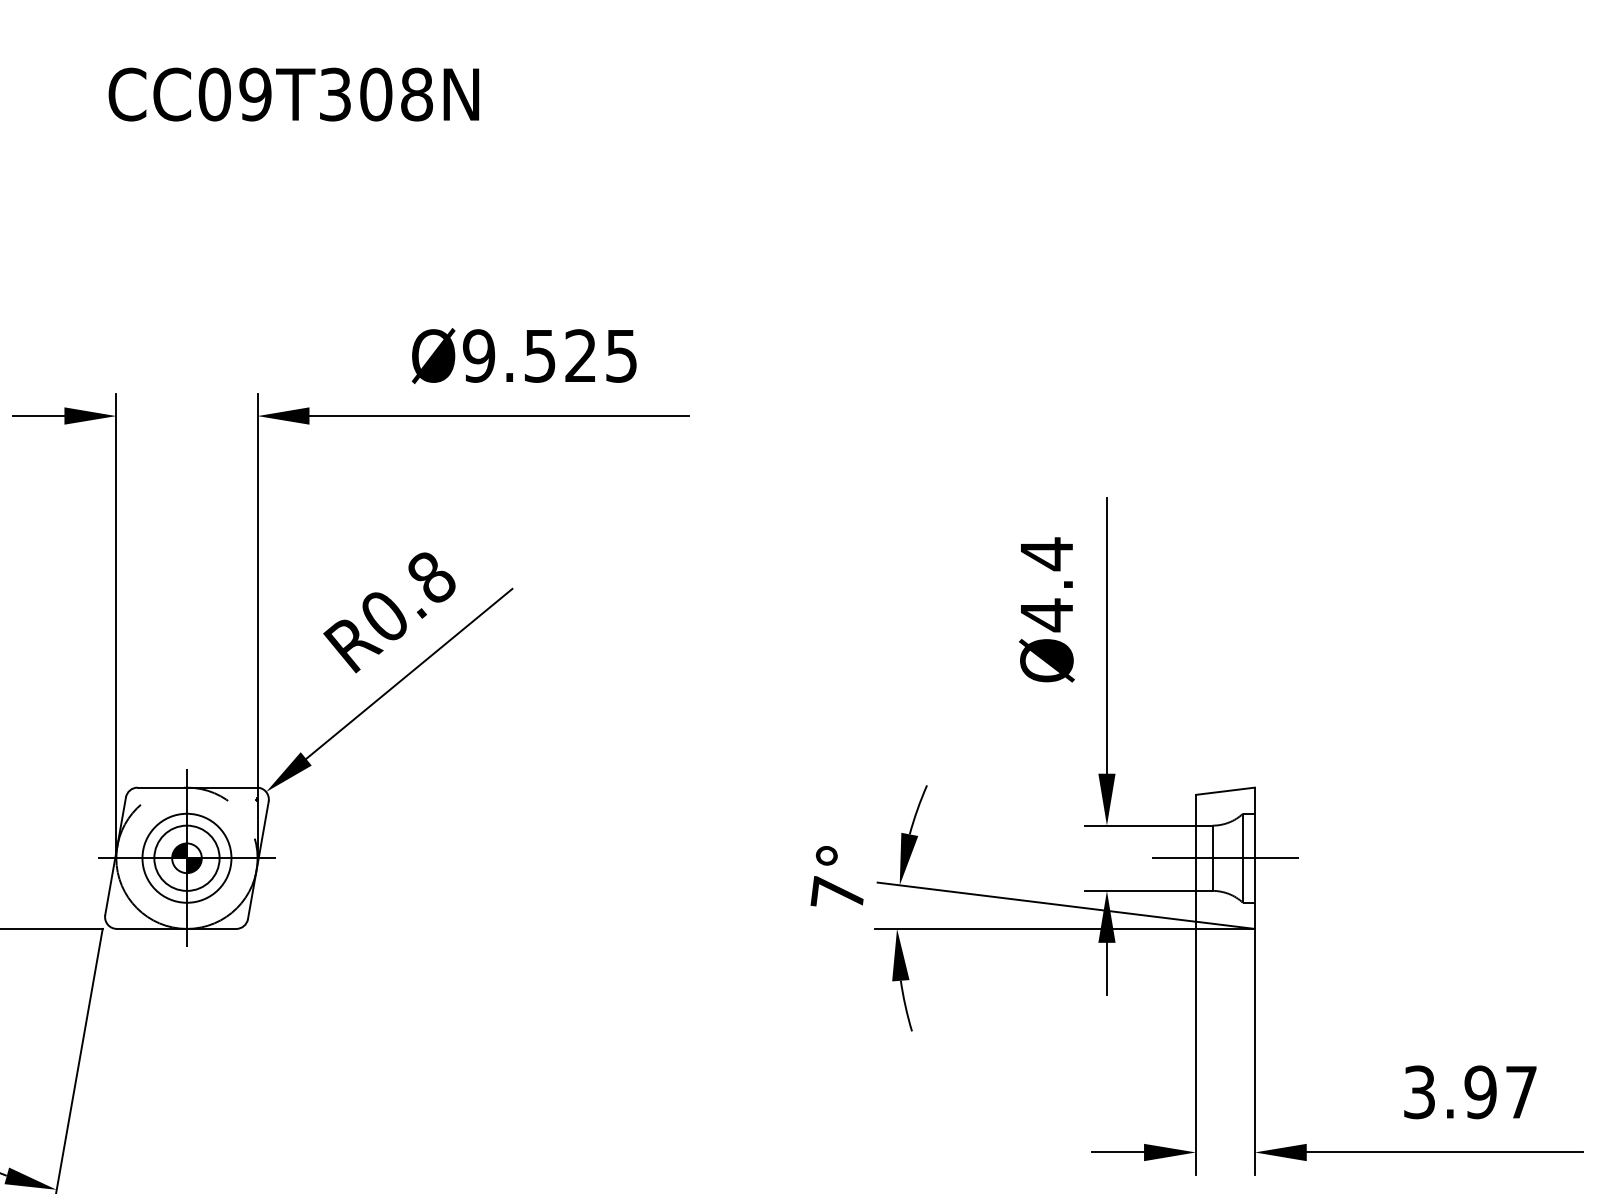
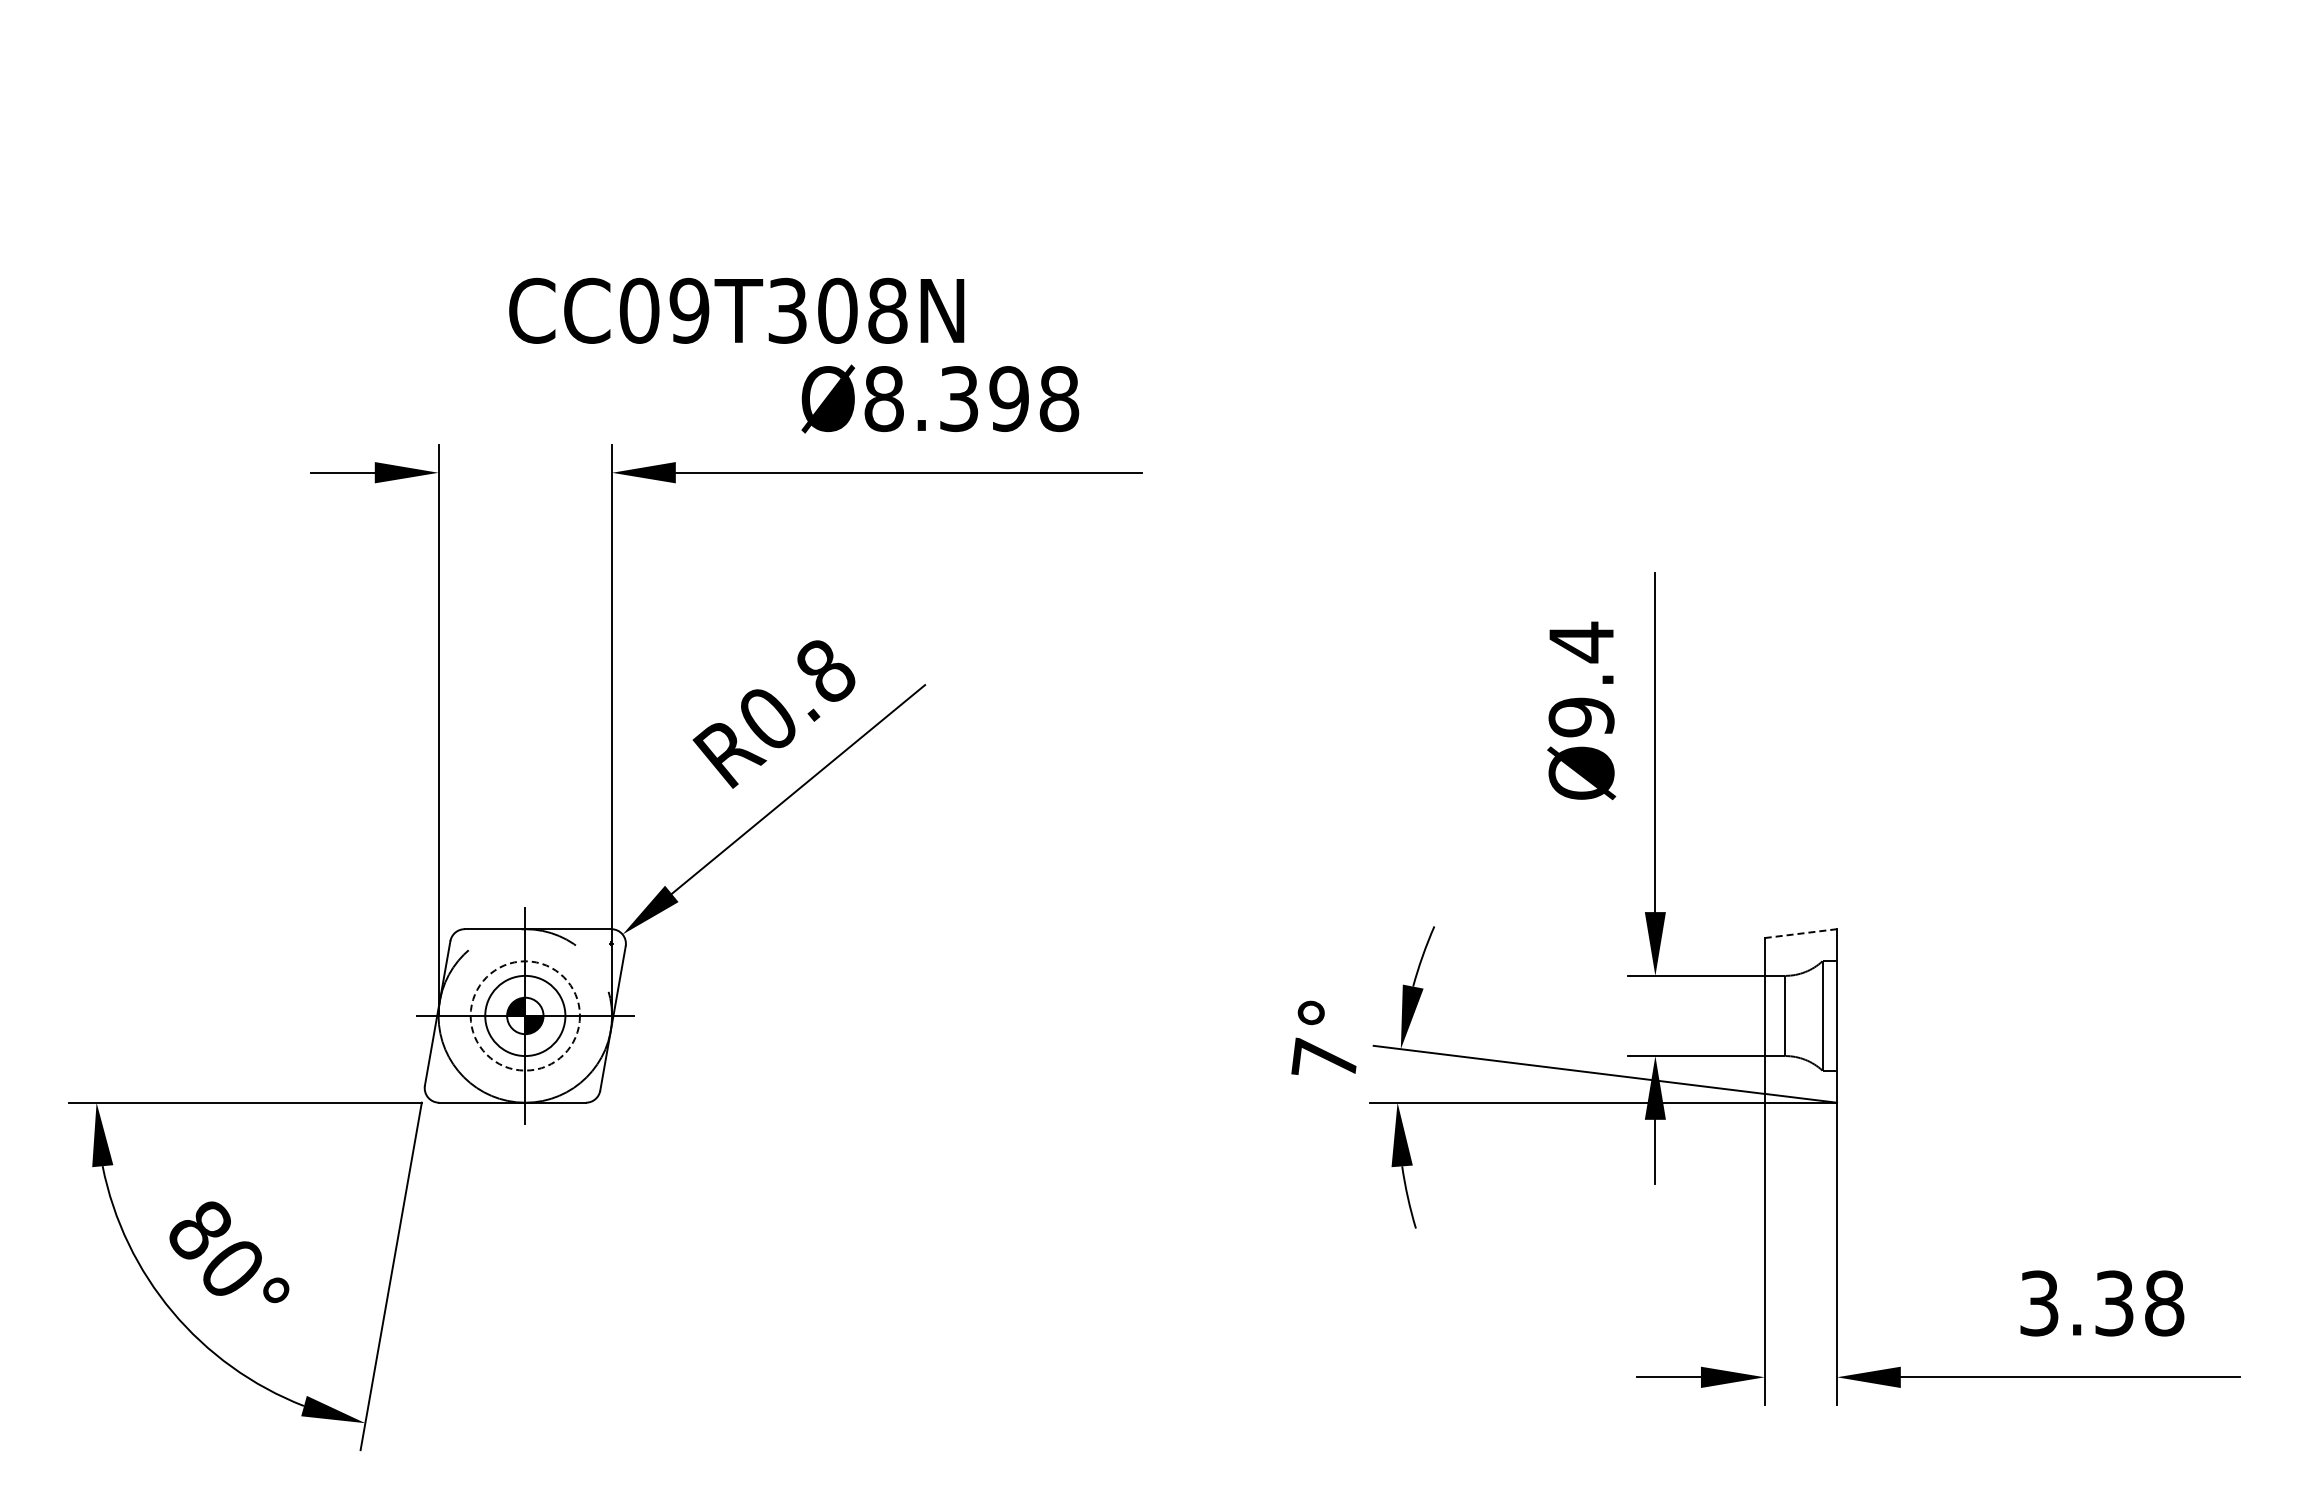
text: (293, 94) -> (736, 310), moved
text: (550, 356) -> (971, 399), Ø9.525 -> Ø8.398
text: (1046, 615) -> (1581, 717), Ø4.4 -> Ø9.4
line: (1225, 791) -> (1801, 933), solid -> dashed
circle: (186, 857) -> (524, 1015), solid -> dashed
line: (1225, 857) -> (1800, 1015), removed
text: (1501, 1092) -> (2139, 1303), 3.97 -> 3.38

